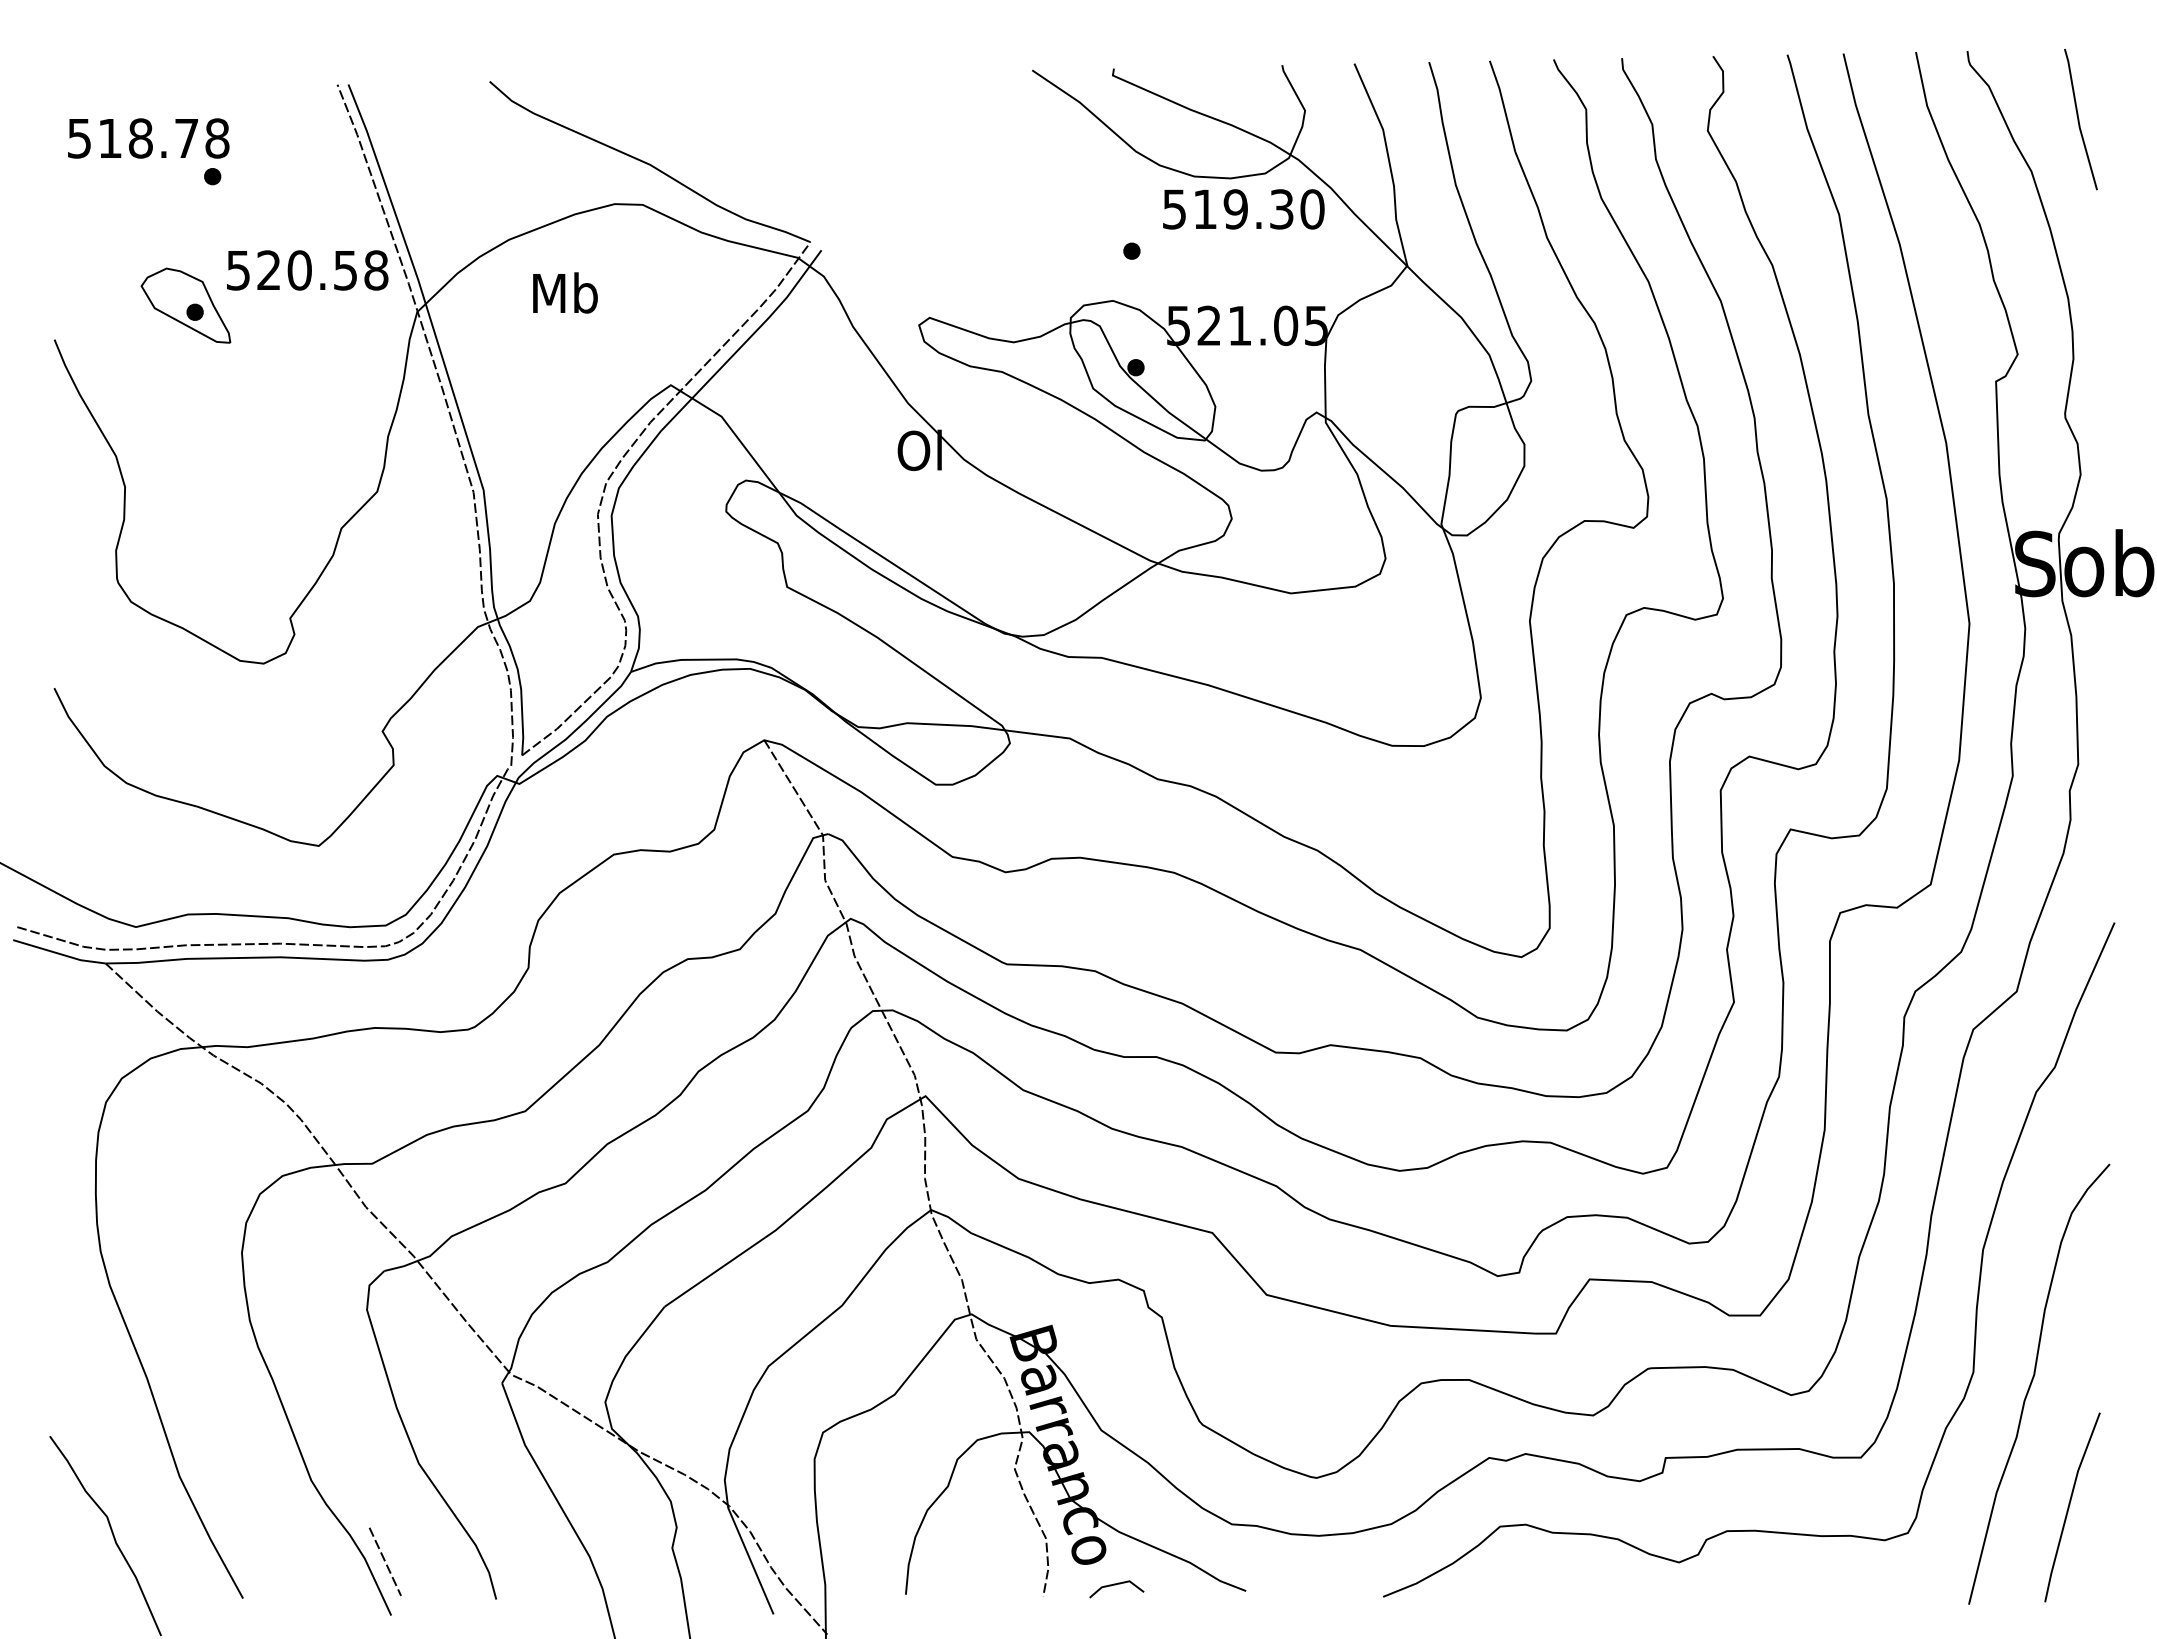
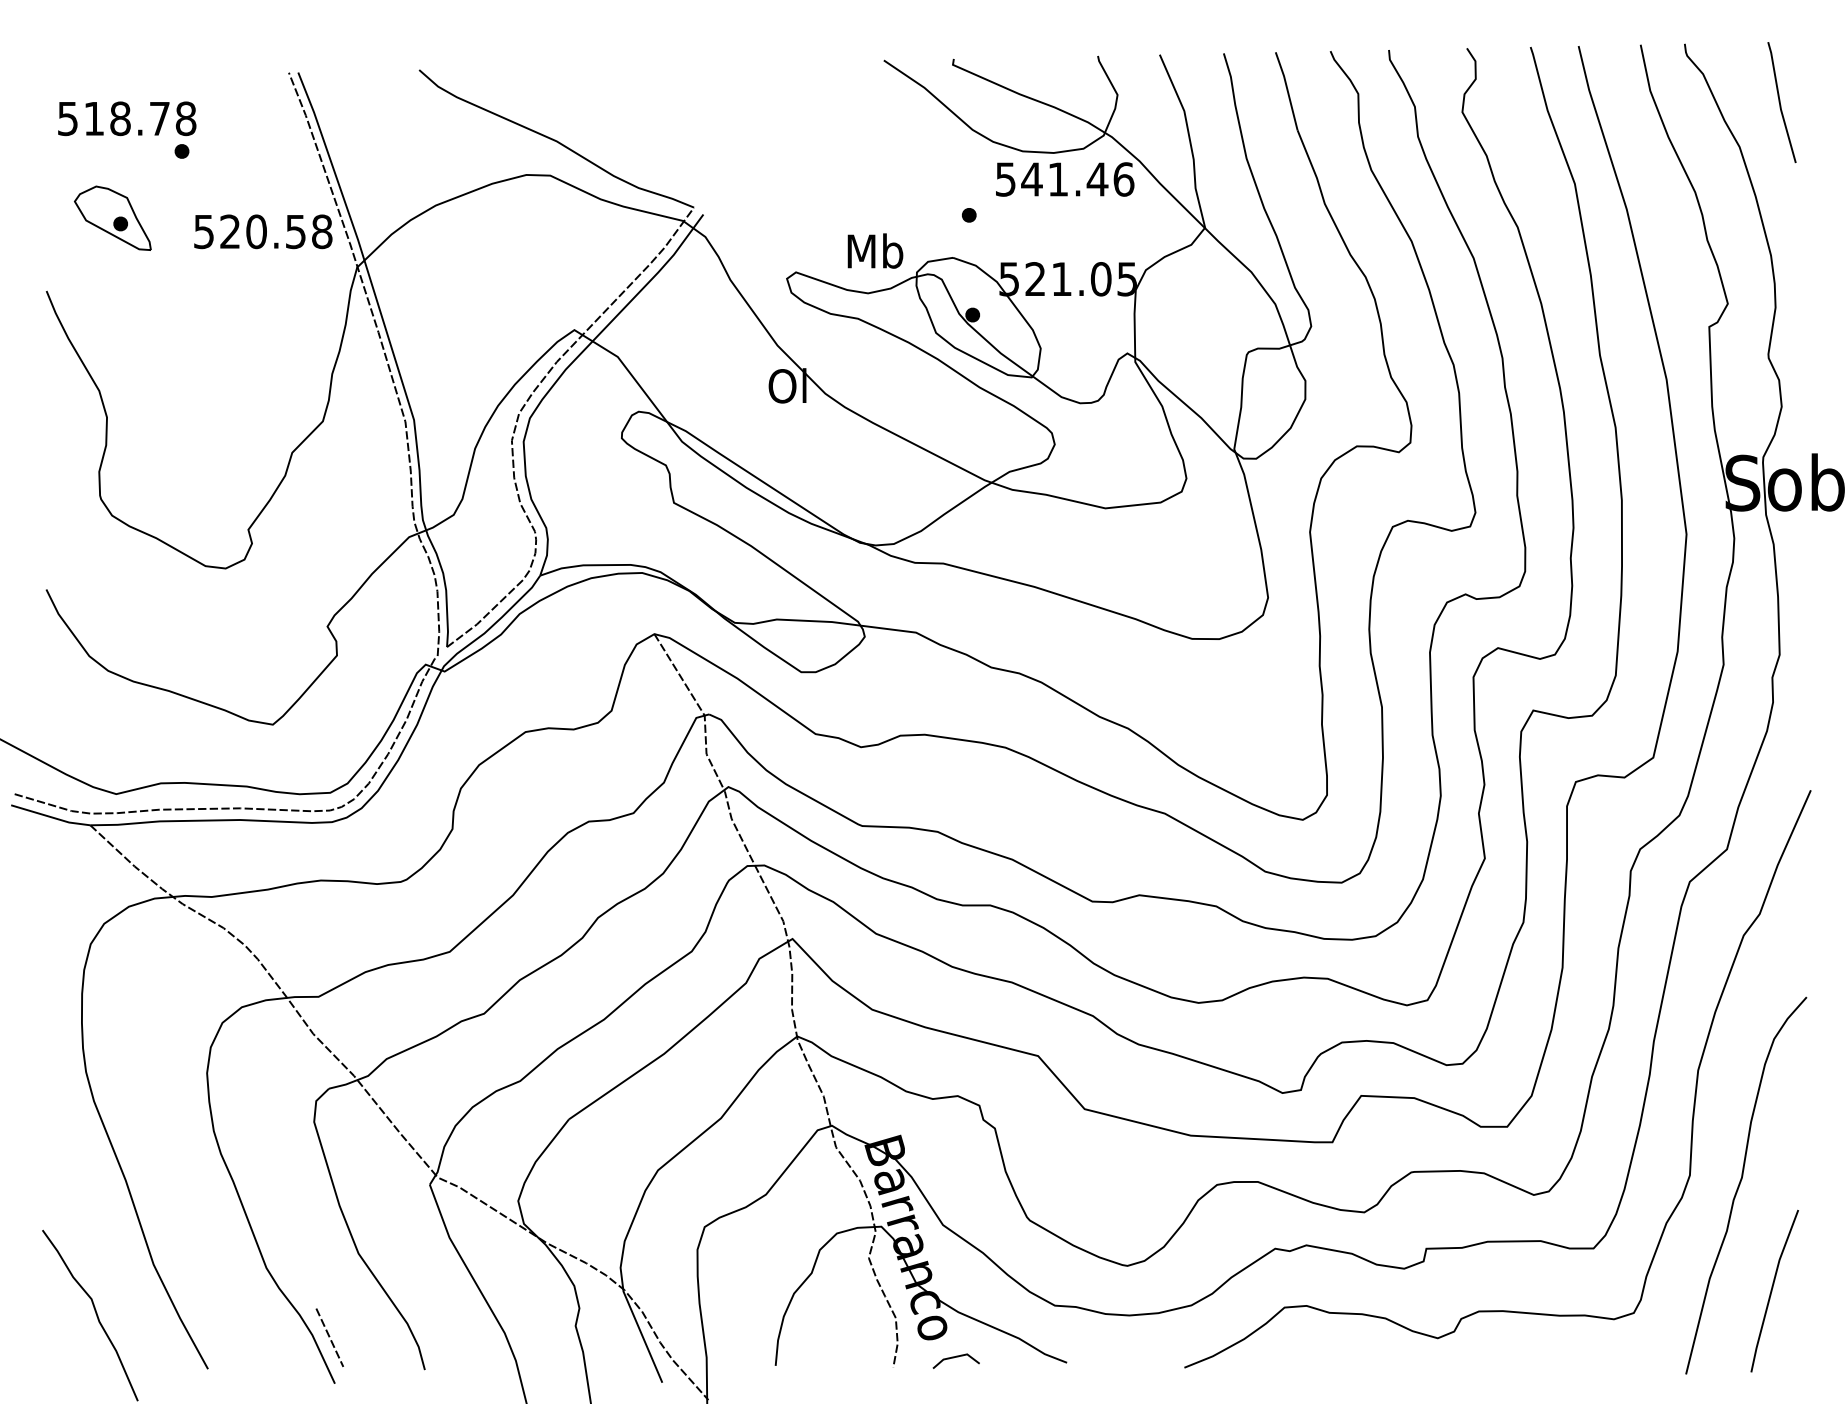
text: (1258, 209) -> (1077, 179), 519.30 -> 541.46
text: (565, 292) -> (875, 250), moved
part: (185, 305) -> (112, 218), moved

